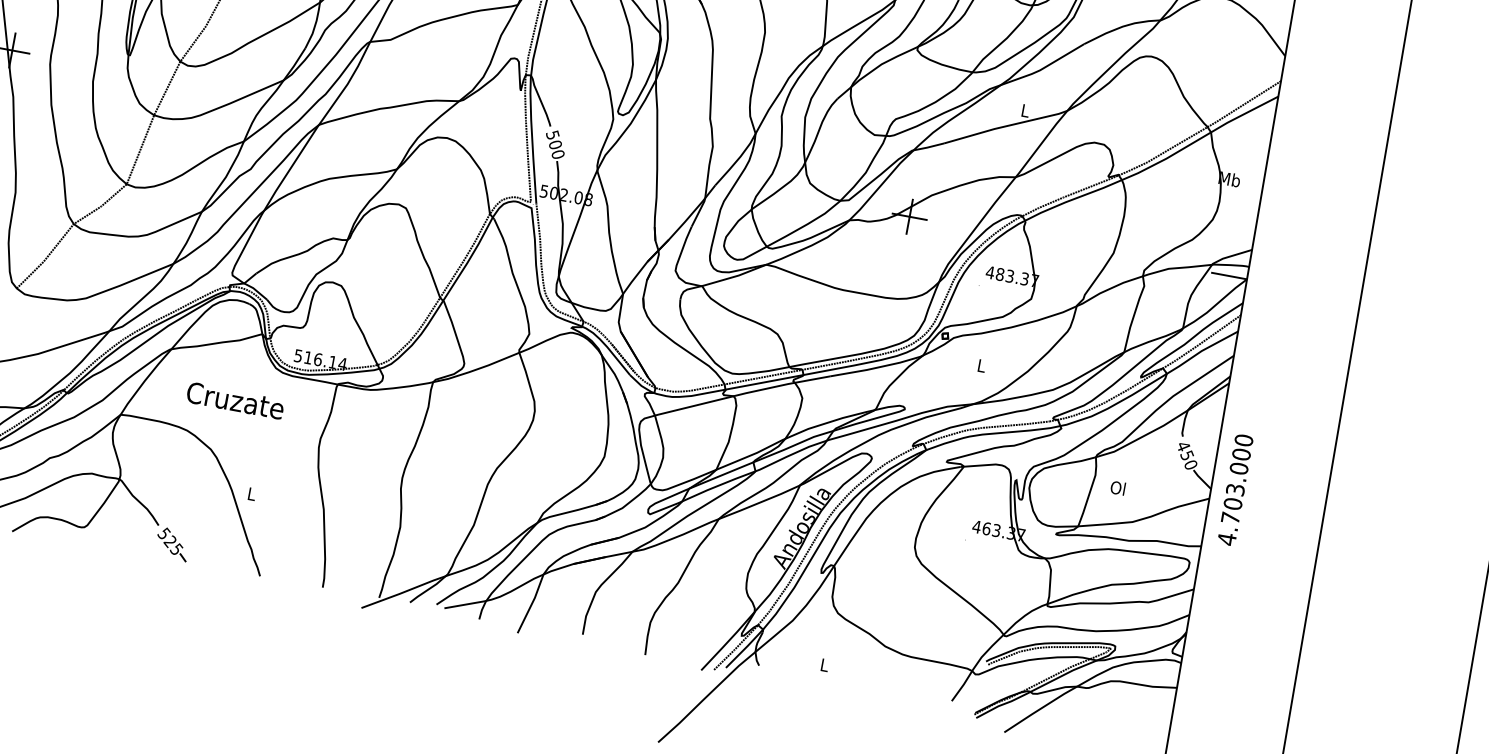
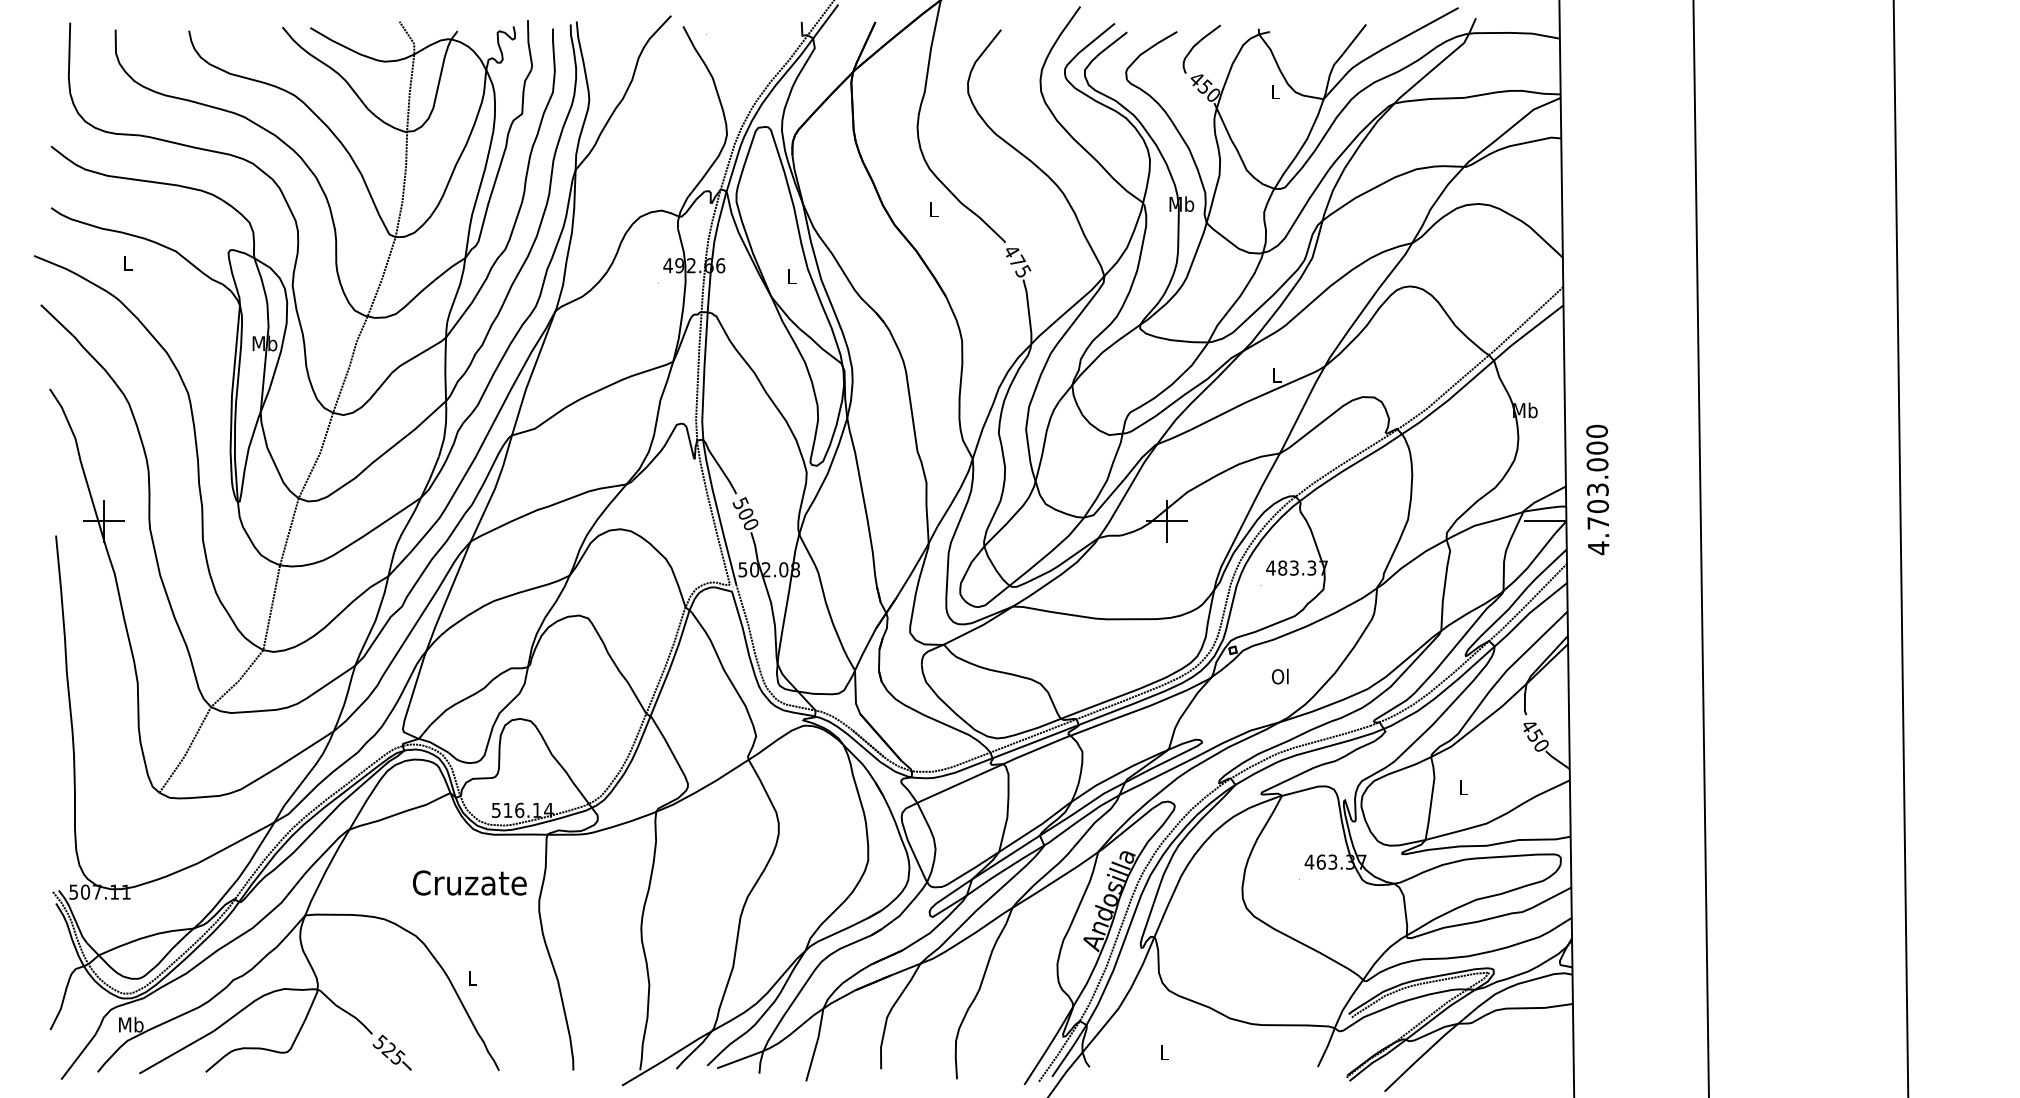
text: (980, 365) -> (1279, 676), L -> Ol
text: (235, 400) -> (469, 882), moved
text: (1117, 487) -> (1462, 787), Ol -> L
text: (1235, 489) -> (1597, 489), moved

